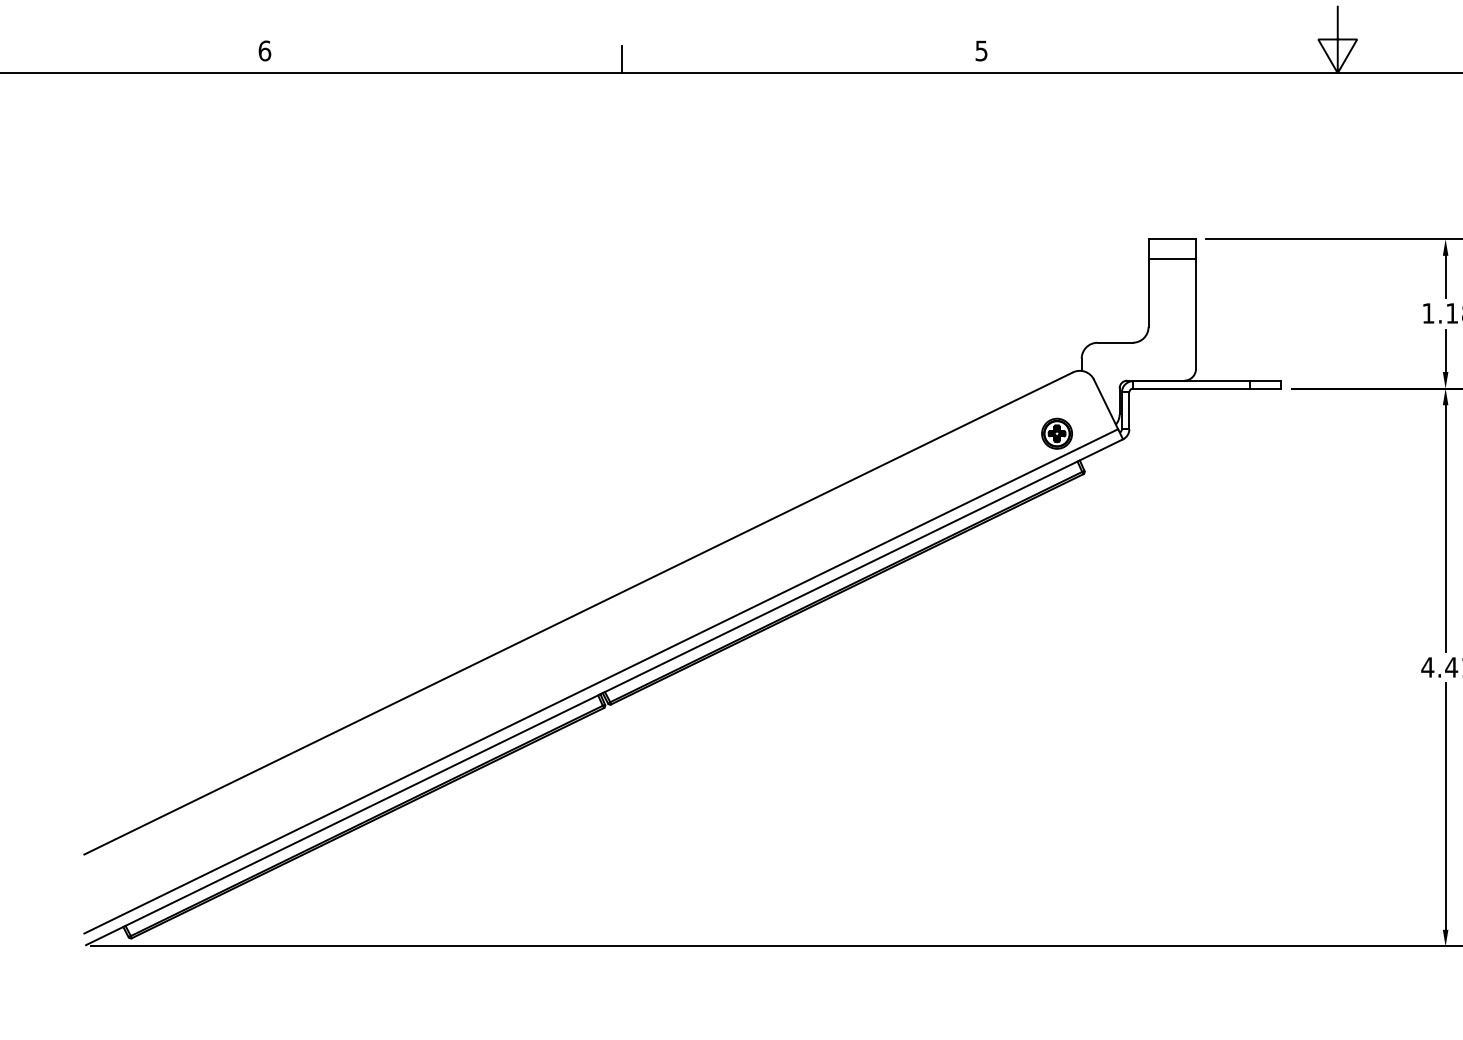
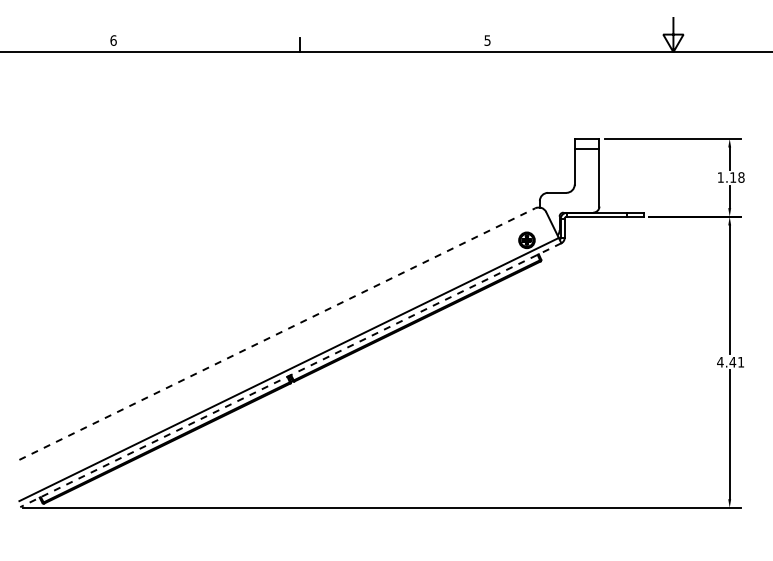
line: (578, 614) -> (277, 334), solid -> dashed
line: (603, 692) -> (290, 375), solid -> dashed

